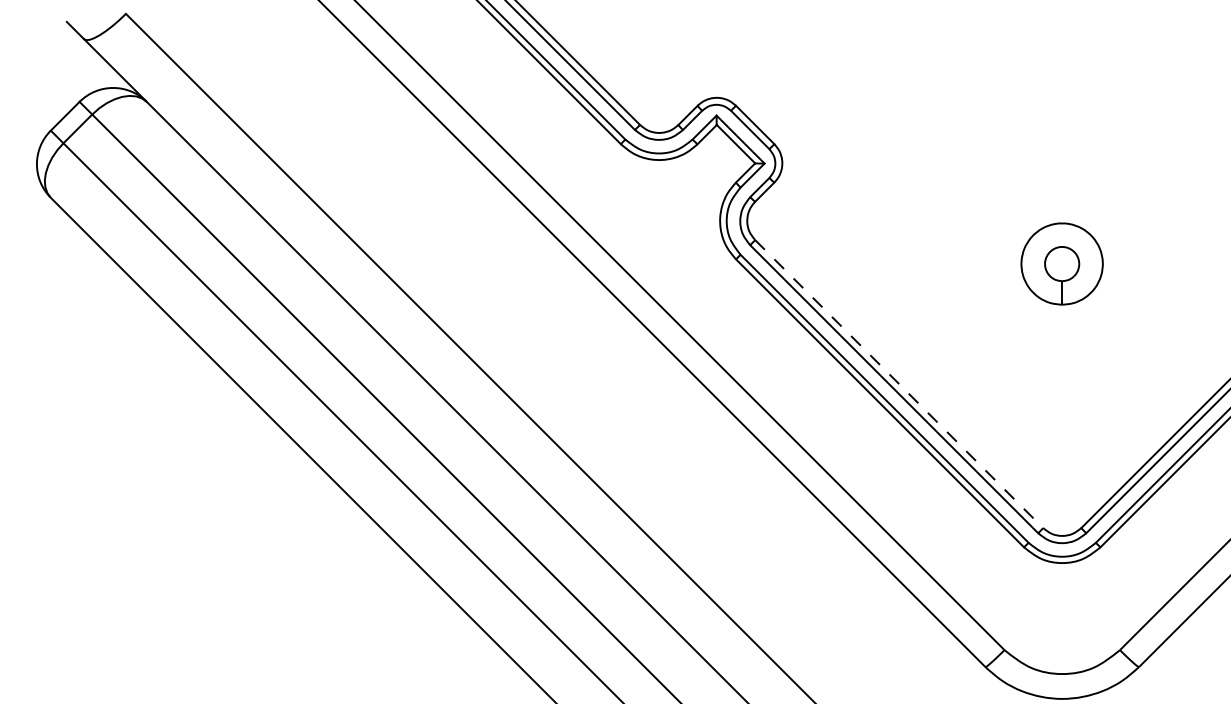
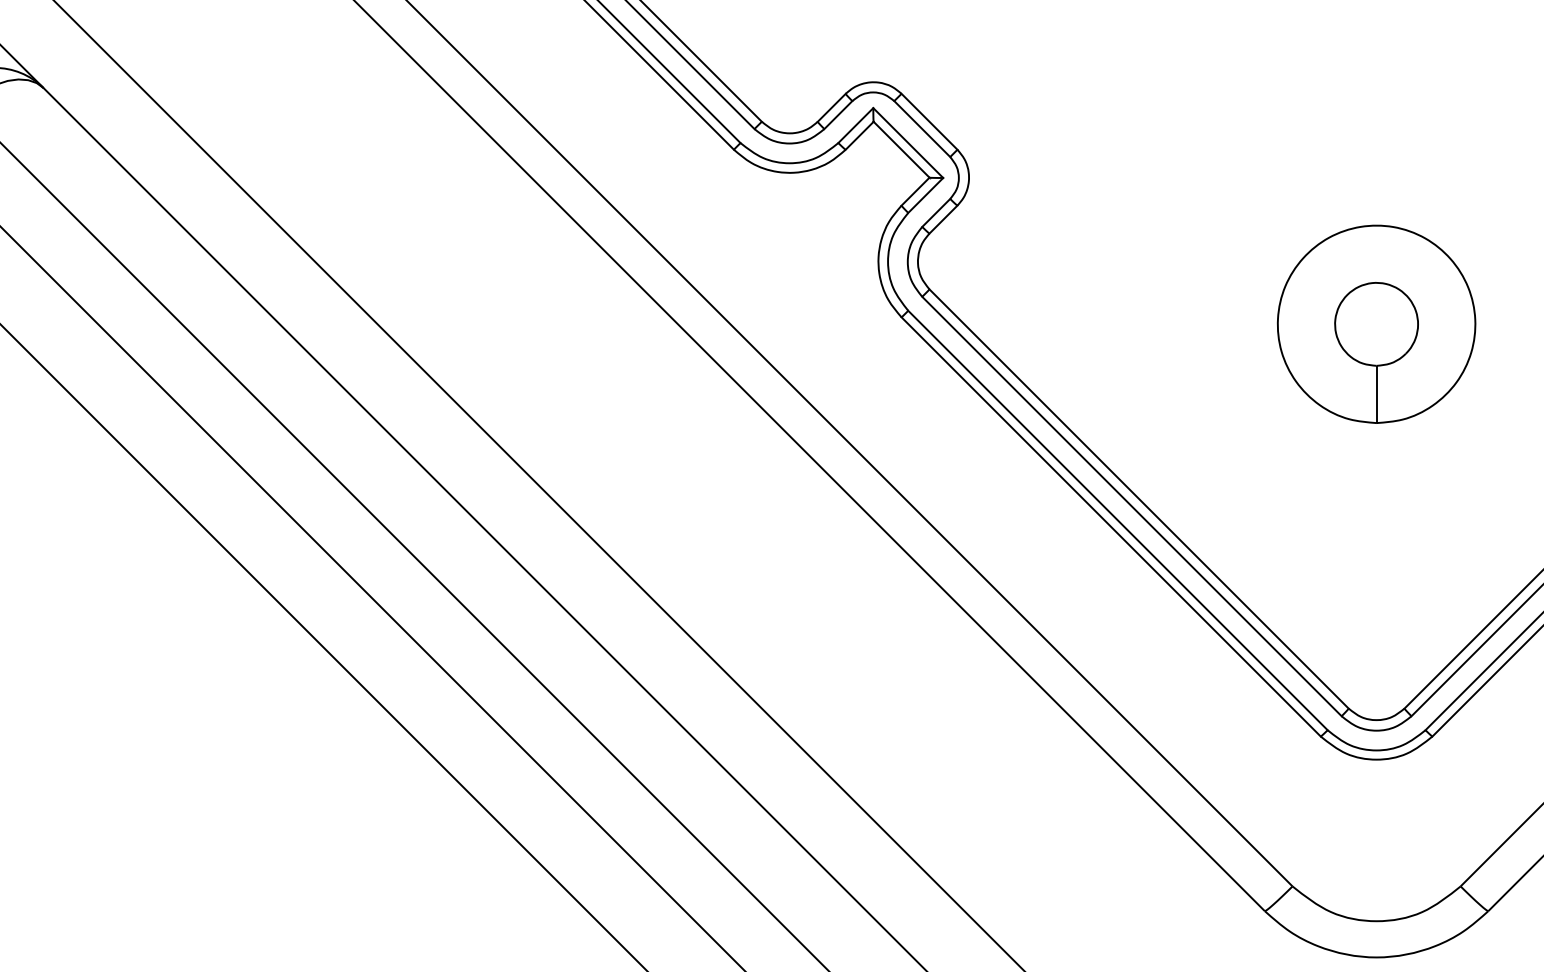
part: (1061, 263) -> (1375, 323), size x1.67
line: (899, 384) -> (1139, 499), dashed -> solid

